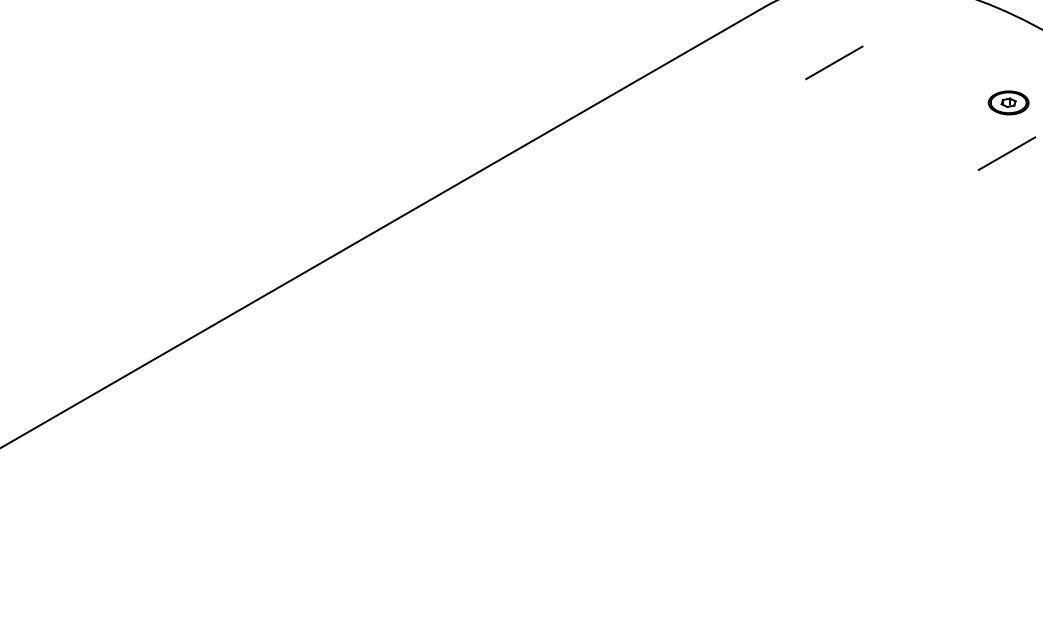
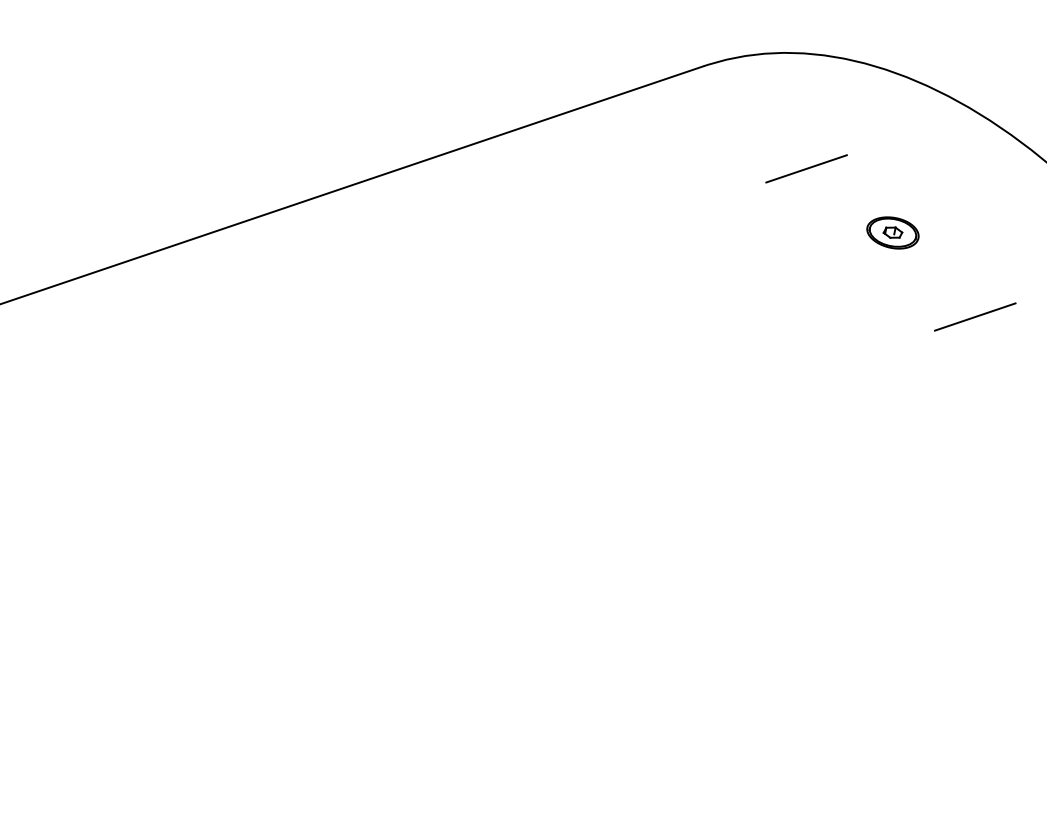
line: (834, 62) -> (806, 168), moved
part: (1008, 102) -> (892, 232), moved

